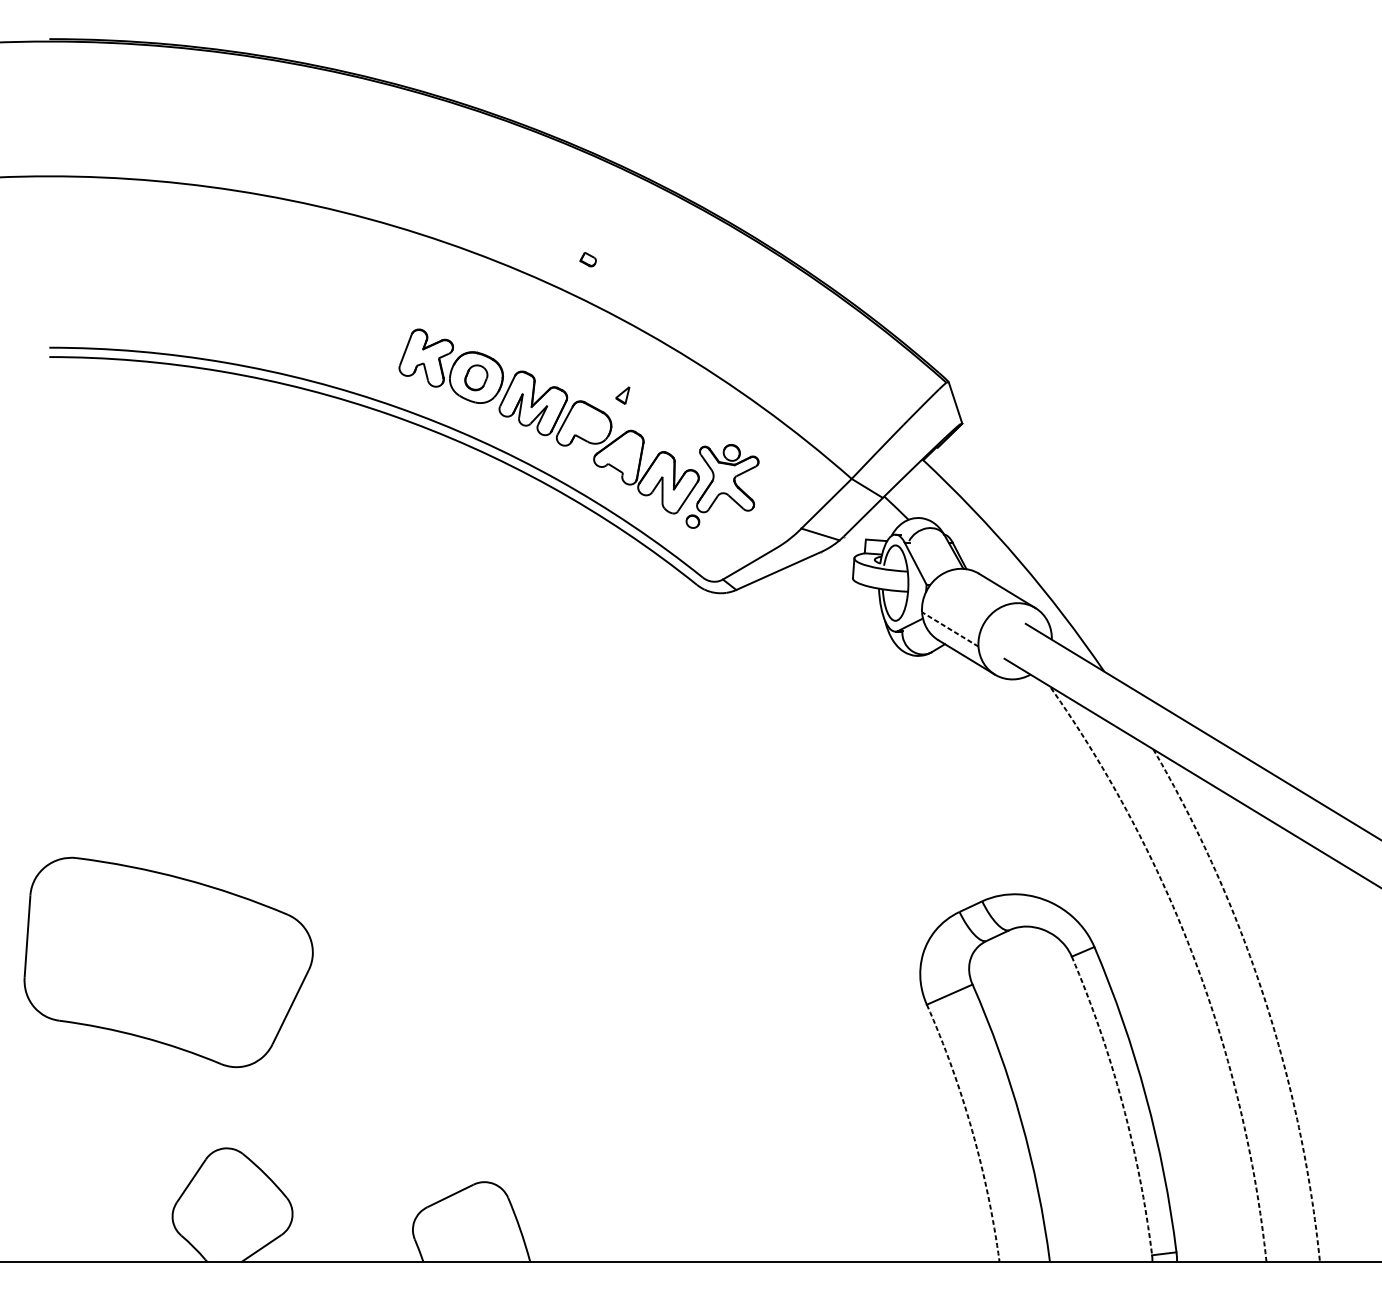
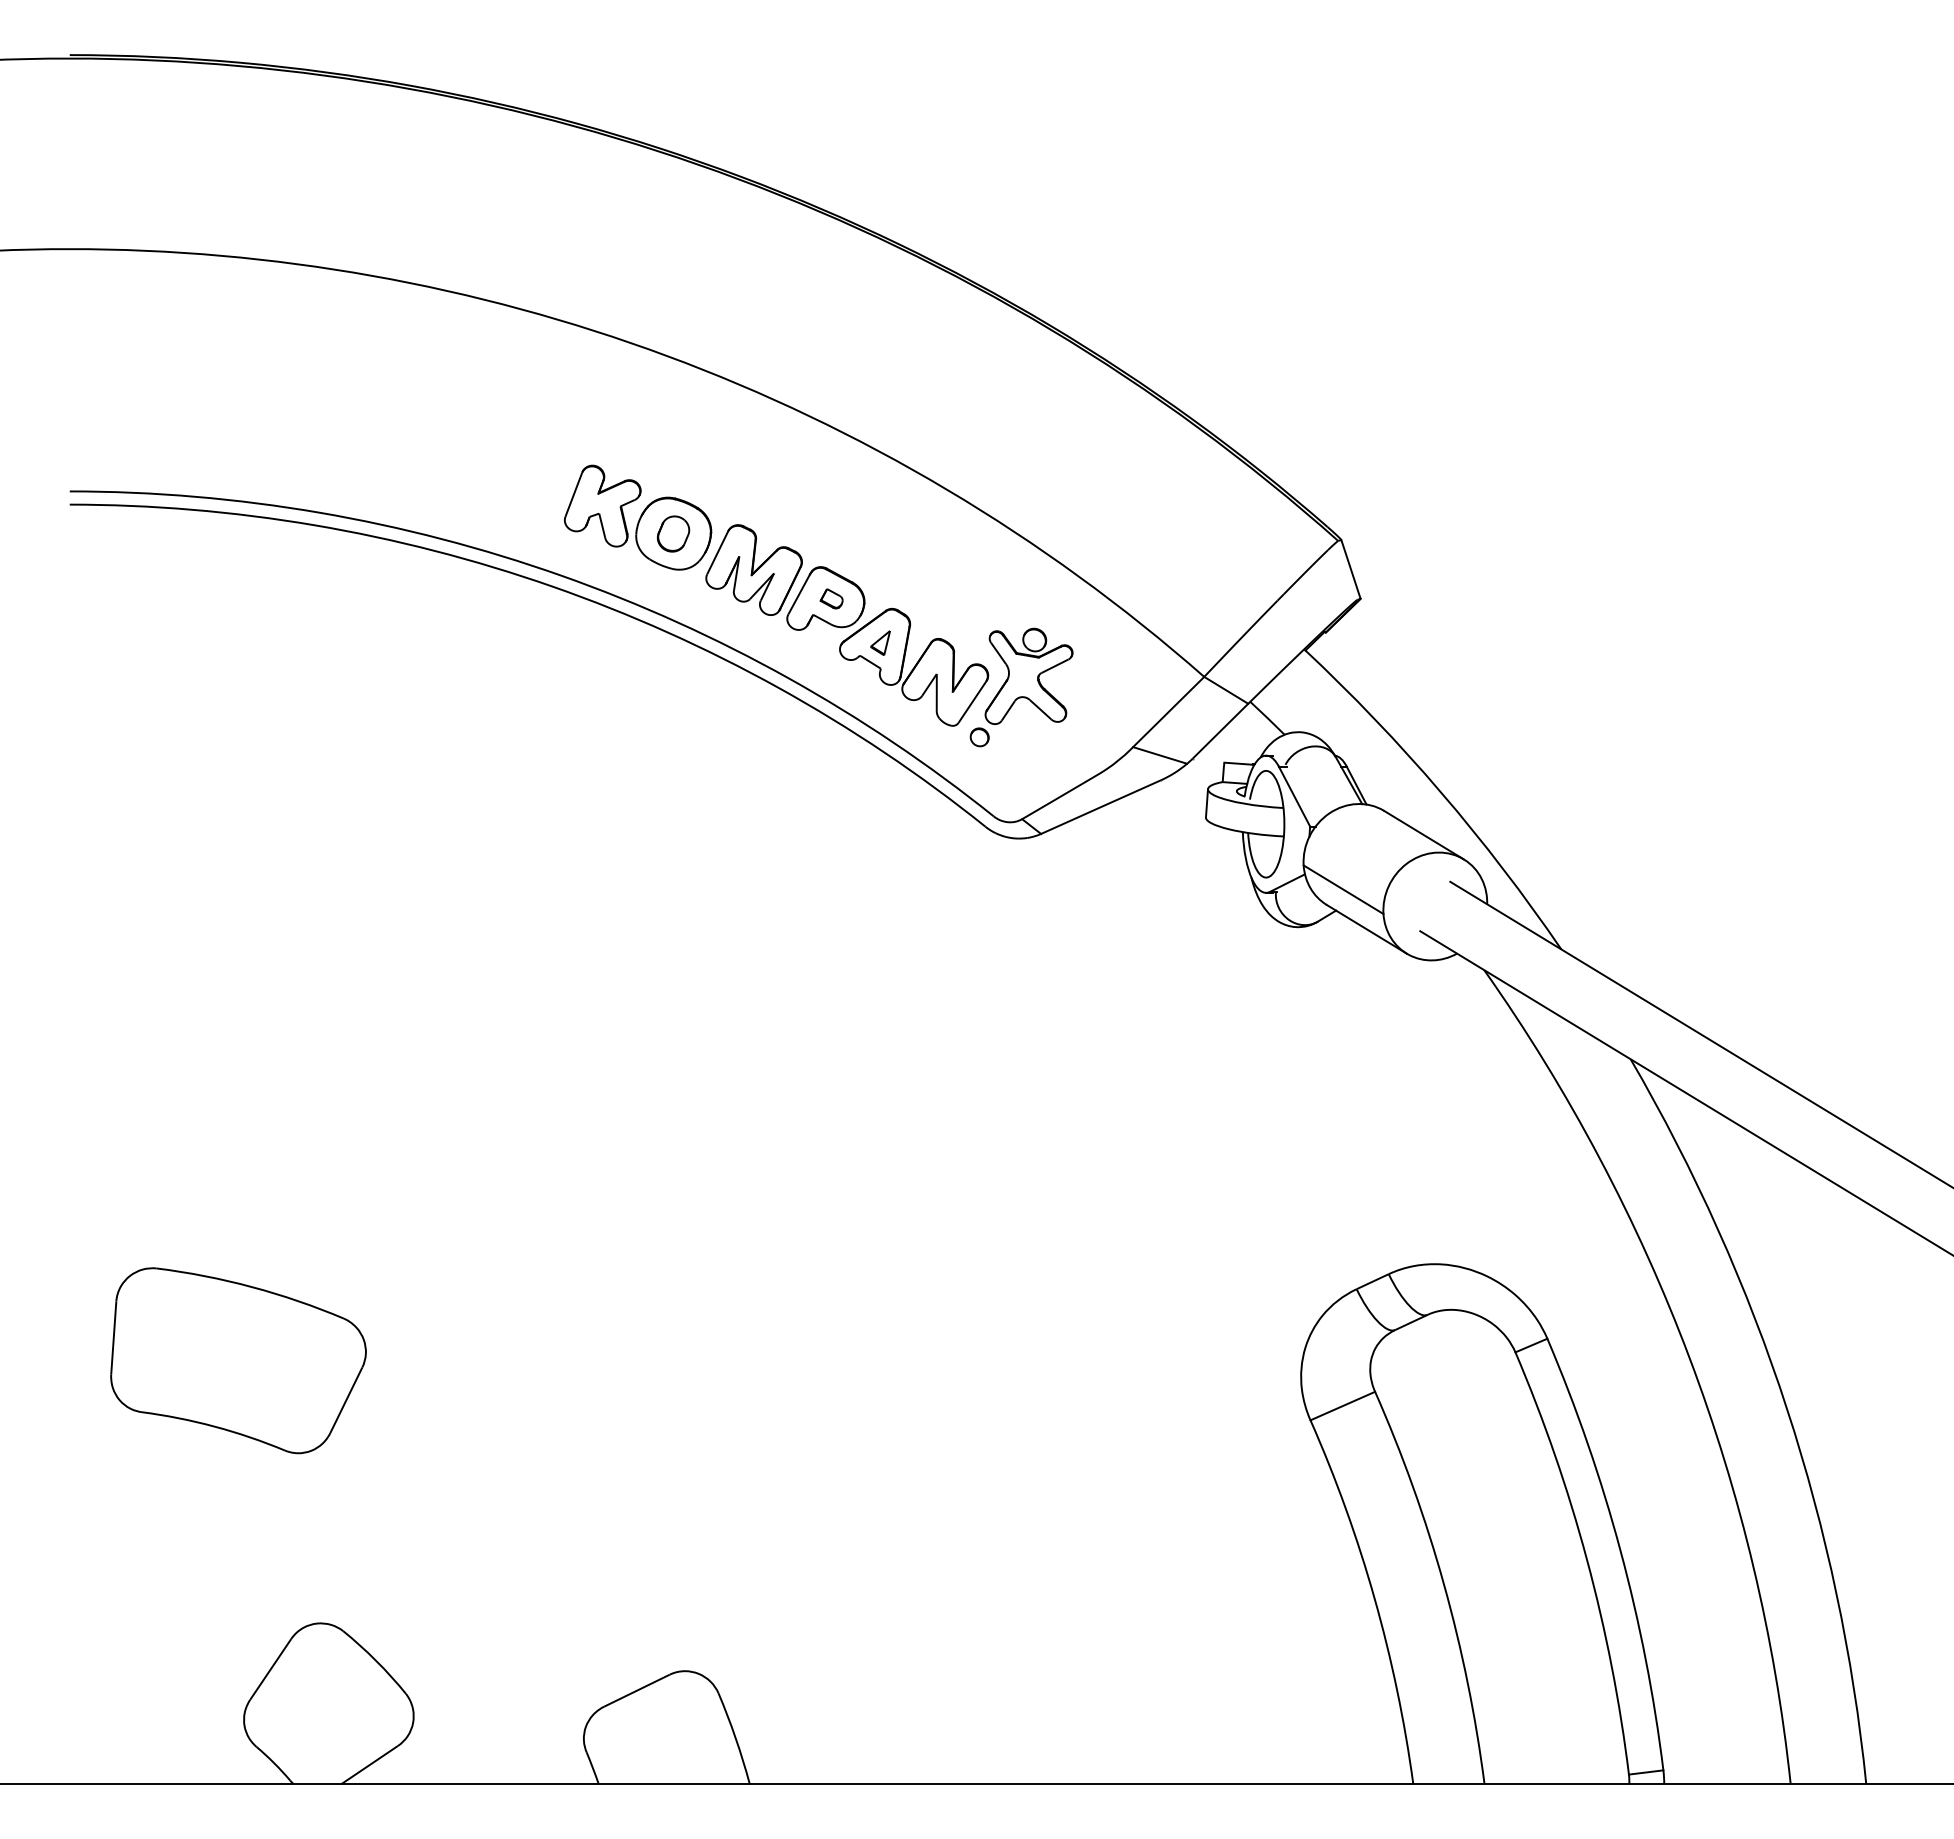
part: (588, 259) -> (831, 598), moved
part: (622, 395) -> (880, 642), moved
line: (950, 629) -> (1343, 889), dashed -> solid
arc: (1194, 960) -> (1689, 1357), dashed -> solid
part: (168, 962) -> (238, 1360), size x0.62
arc: (1264, 996) -> (1787, 1408), dashed -> solid
arc: (1122, 1103) -> (1586, 1559), dashed -> solid
arc: (972, 1130) -> (1374, 1598), dashed -> solid

